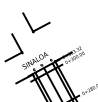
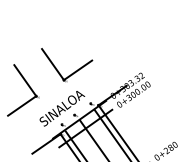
part: (36, 22) -> (68, 62), moved

